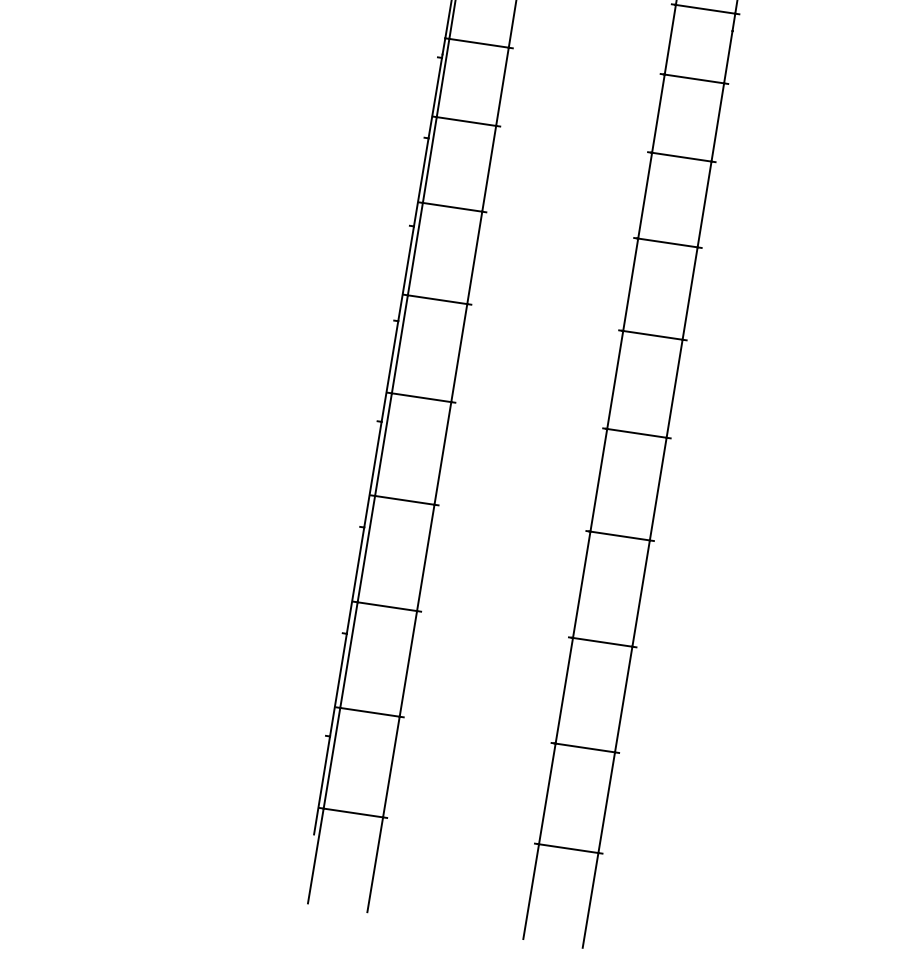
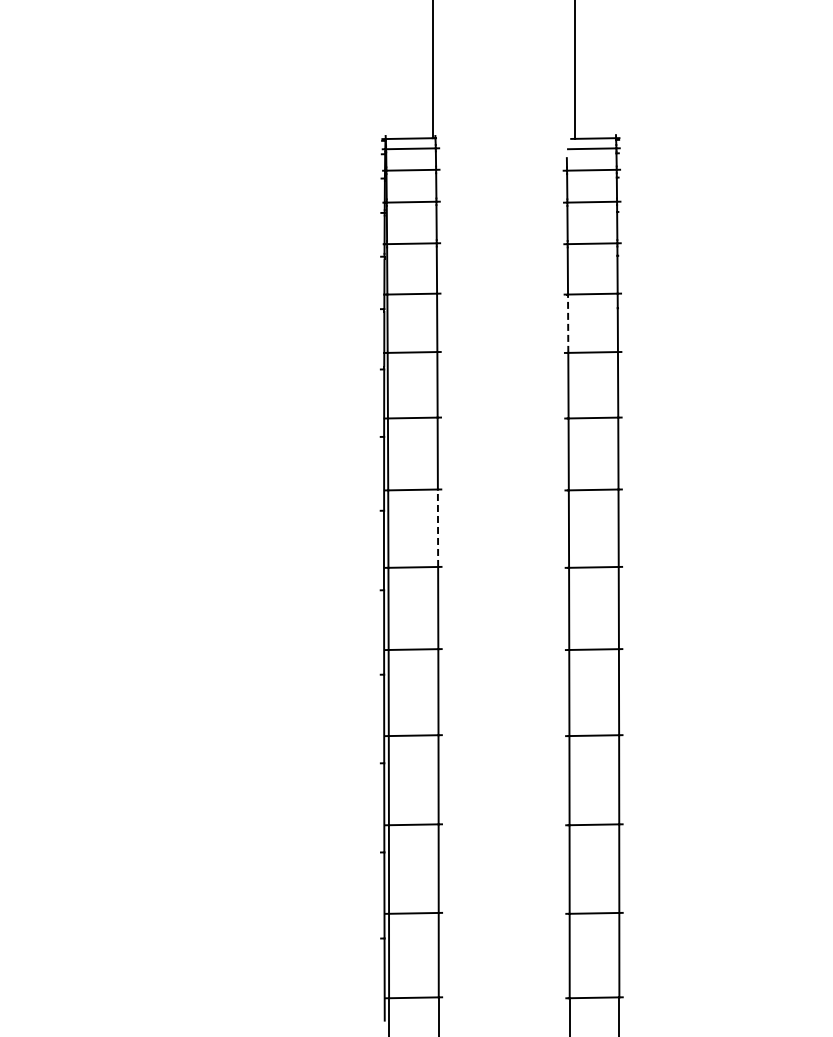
line: (670, 39) -> (568, 323), solid -> dashed
line: (475, 258) -> (438, 528), solid -> dashed

